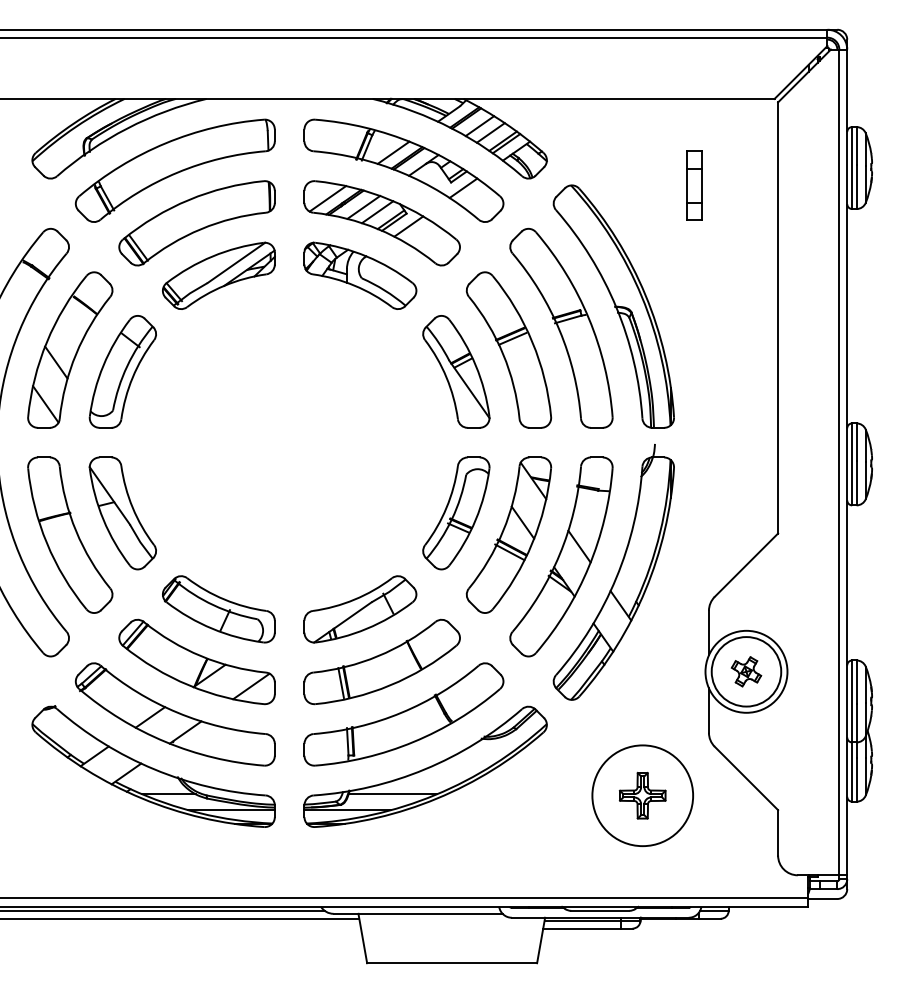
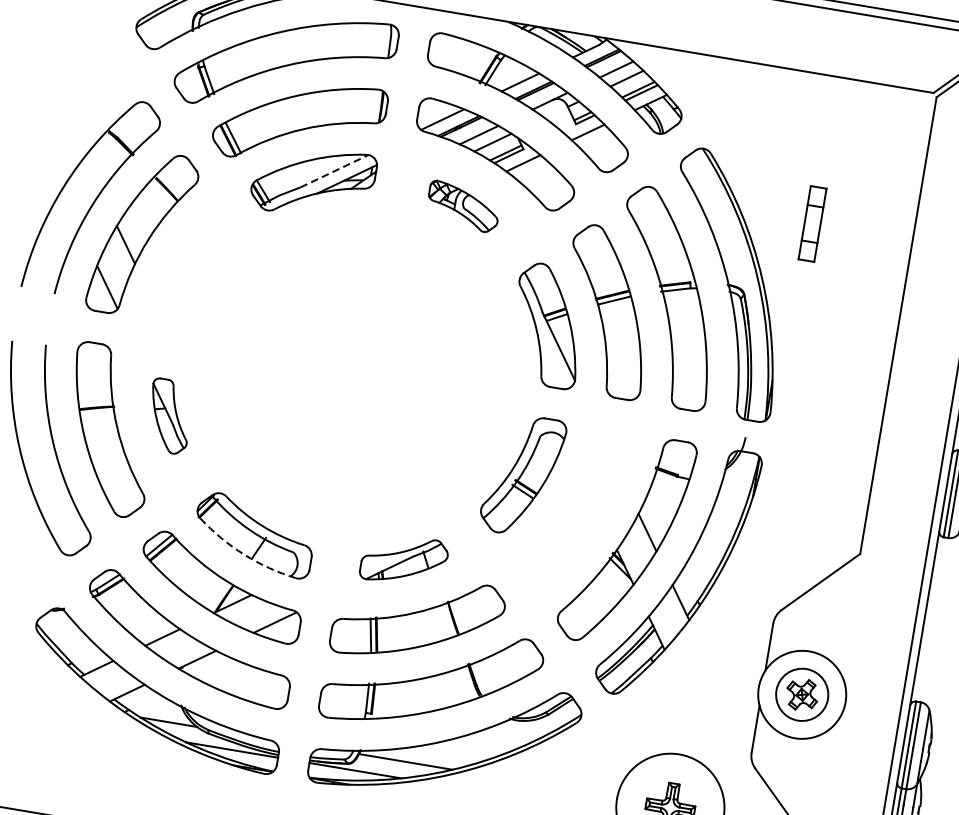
part: (694, 185) -> (812, 223), moved
line: (236, 262) -> (334, 170), solid -> dashed
part: (360, 275) -> (463, 206), size x0.6
part: (122, 371) -> (194, 266), removed
part: (122, 513) -> (169, 416), size x0.6
part: (508, 534) -> (574, 507), removed
part: (360, 609) -> (404, 560), size x0.7
arc: (212, 628) -> (244, 554), solid -> dashed
circle: (746, 671) -> (802, 694), size x0.7

